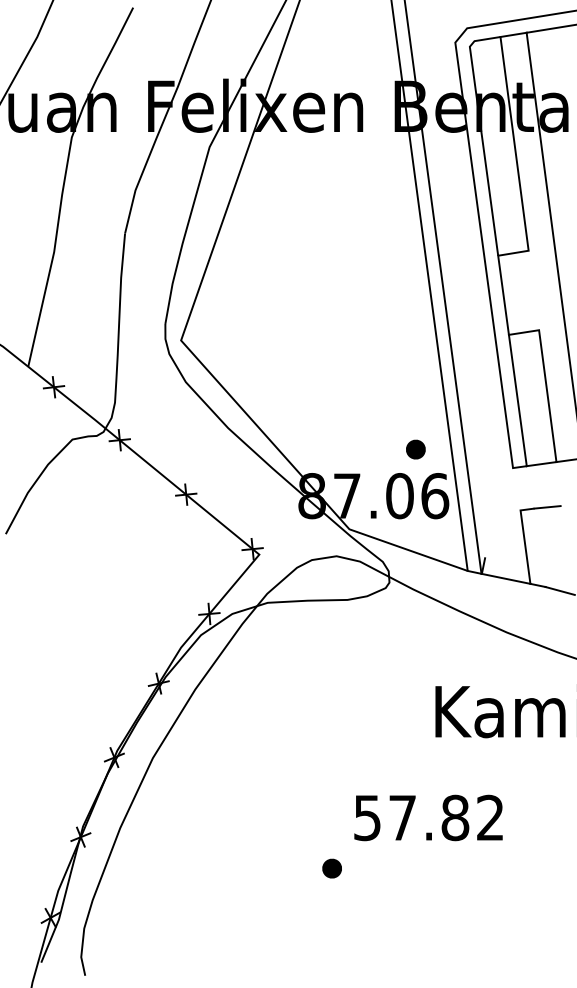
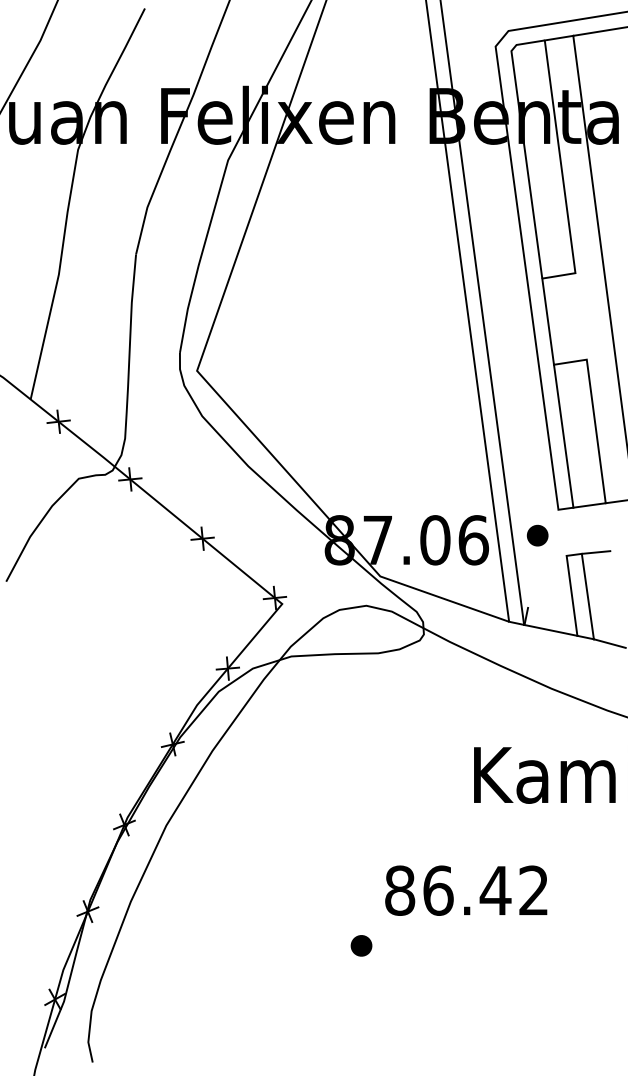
part: (415, 449) -> (537, 535), moved
line: (539, 547) -> (587, 596), added
text: (412, 817) -> (448, 890), 57.82 -> 86.42

